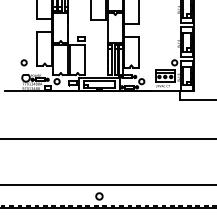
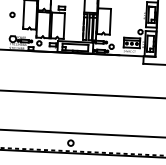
circle: (23, 62) -> (11, 14), moved

